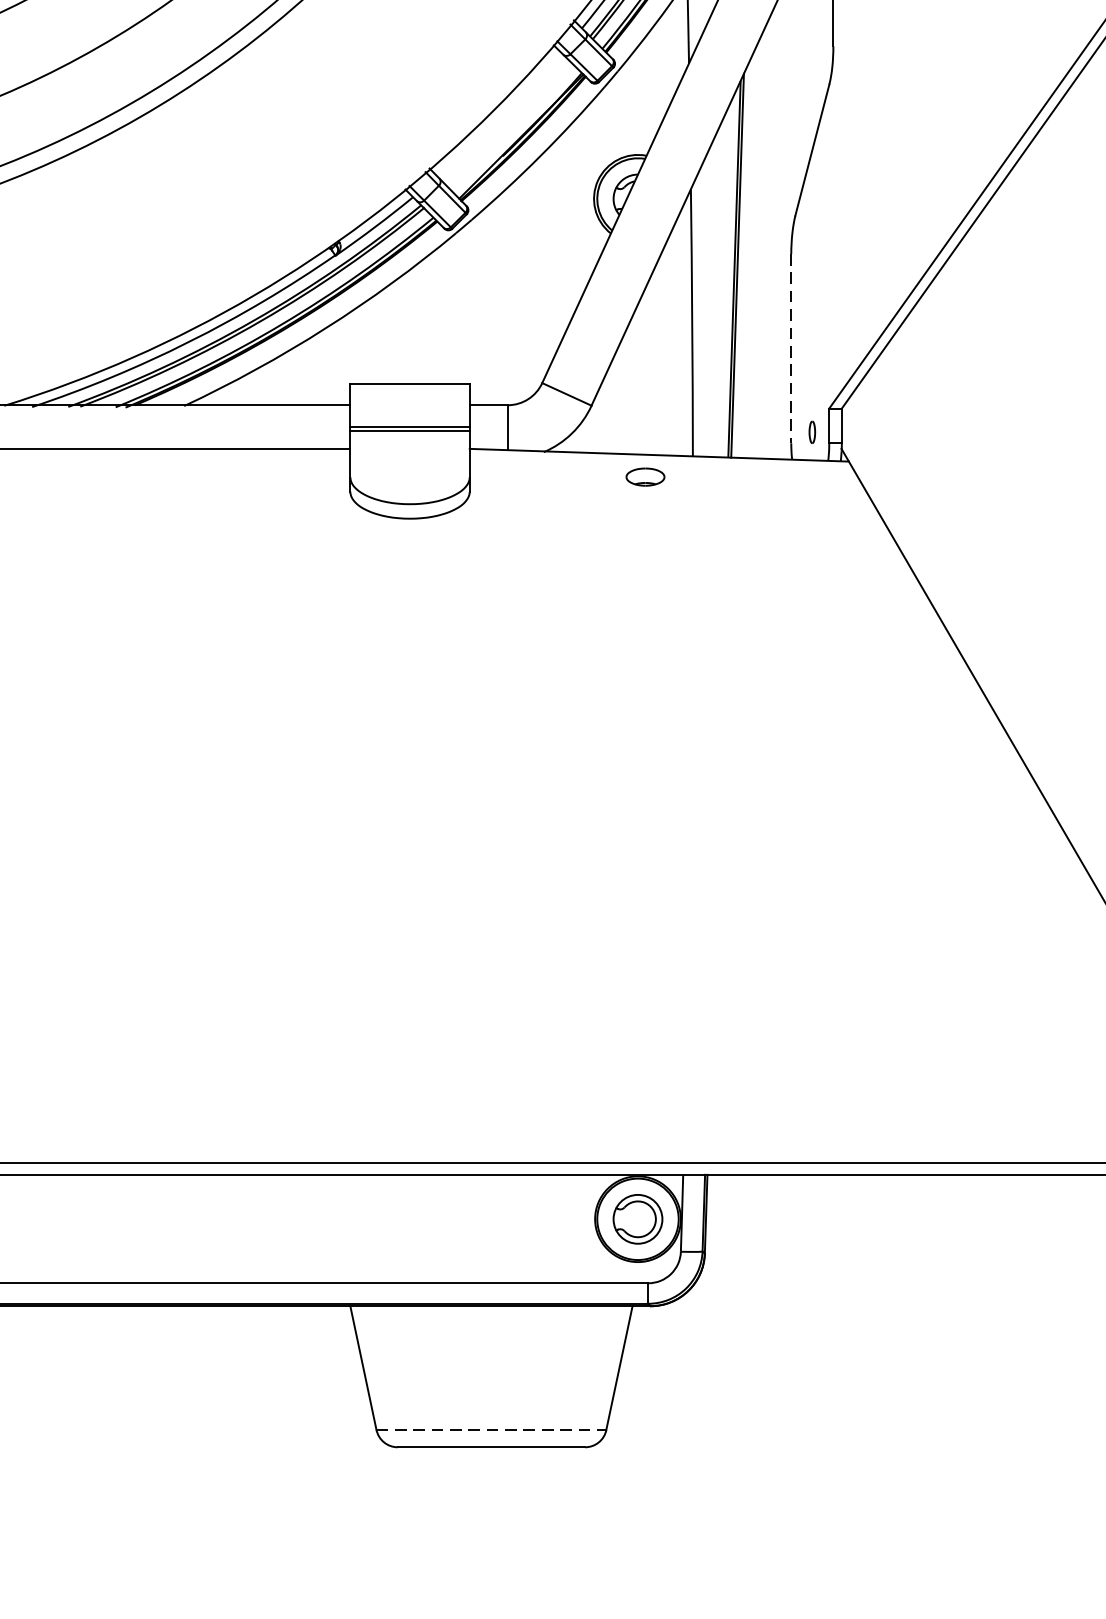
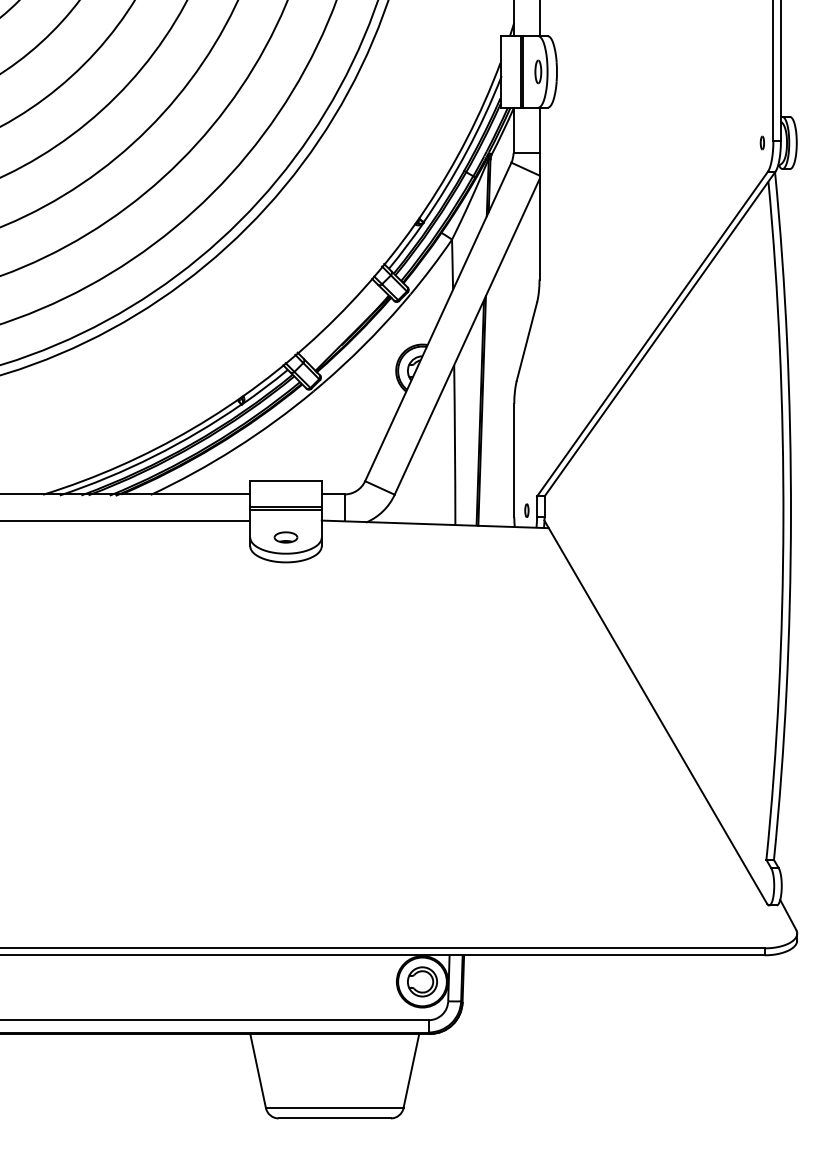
line: (791, 348) -> (514, 460), dashed -> solid
part: (644, 477) -> (285, 537), moved
line: (491, 1430) -> (334, 1108), dashed -> solid

